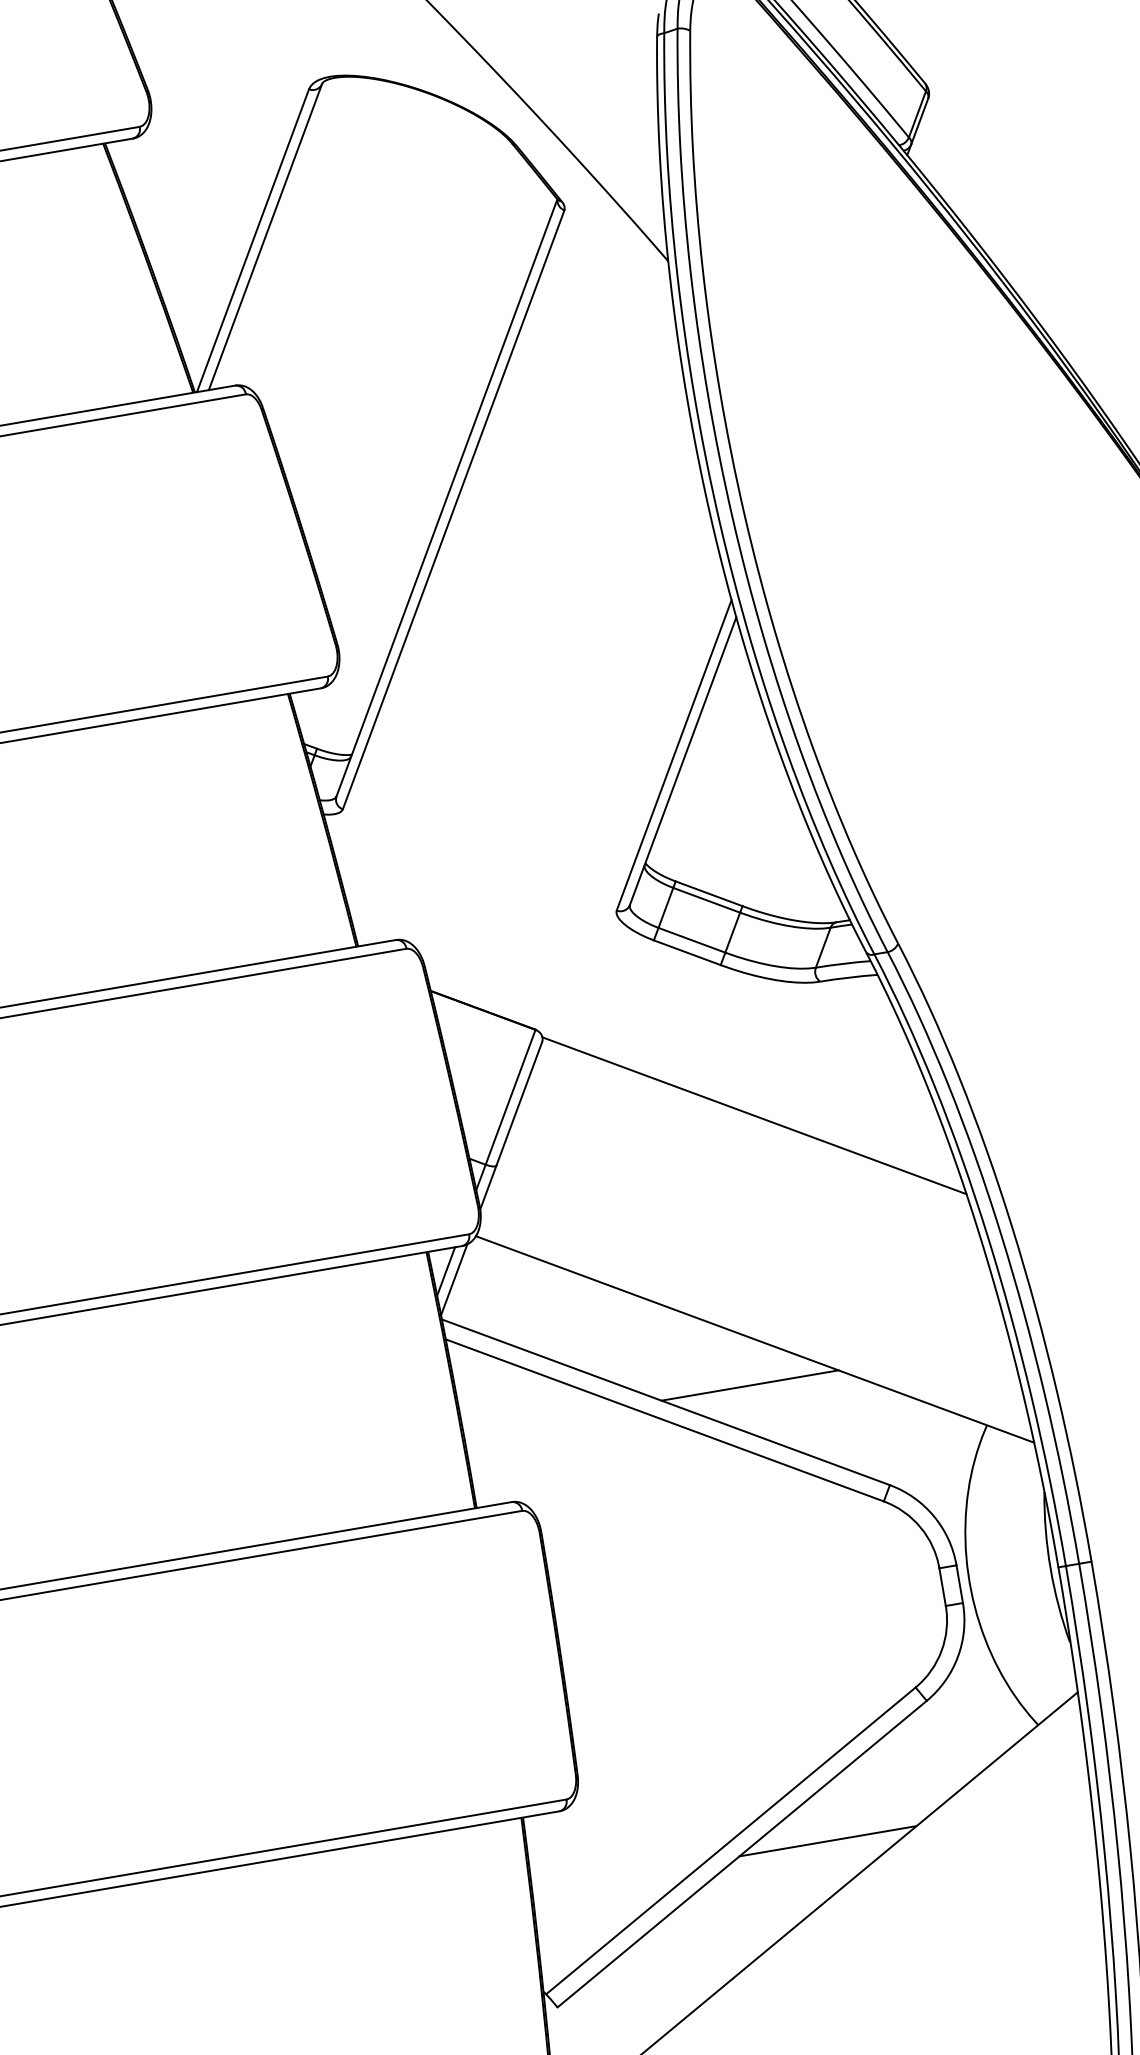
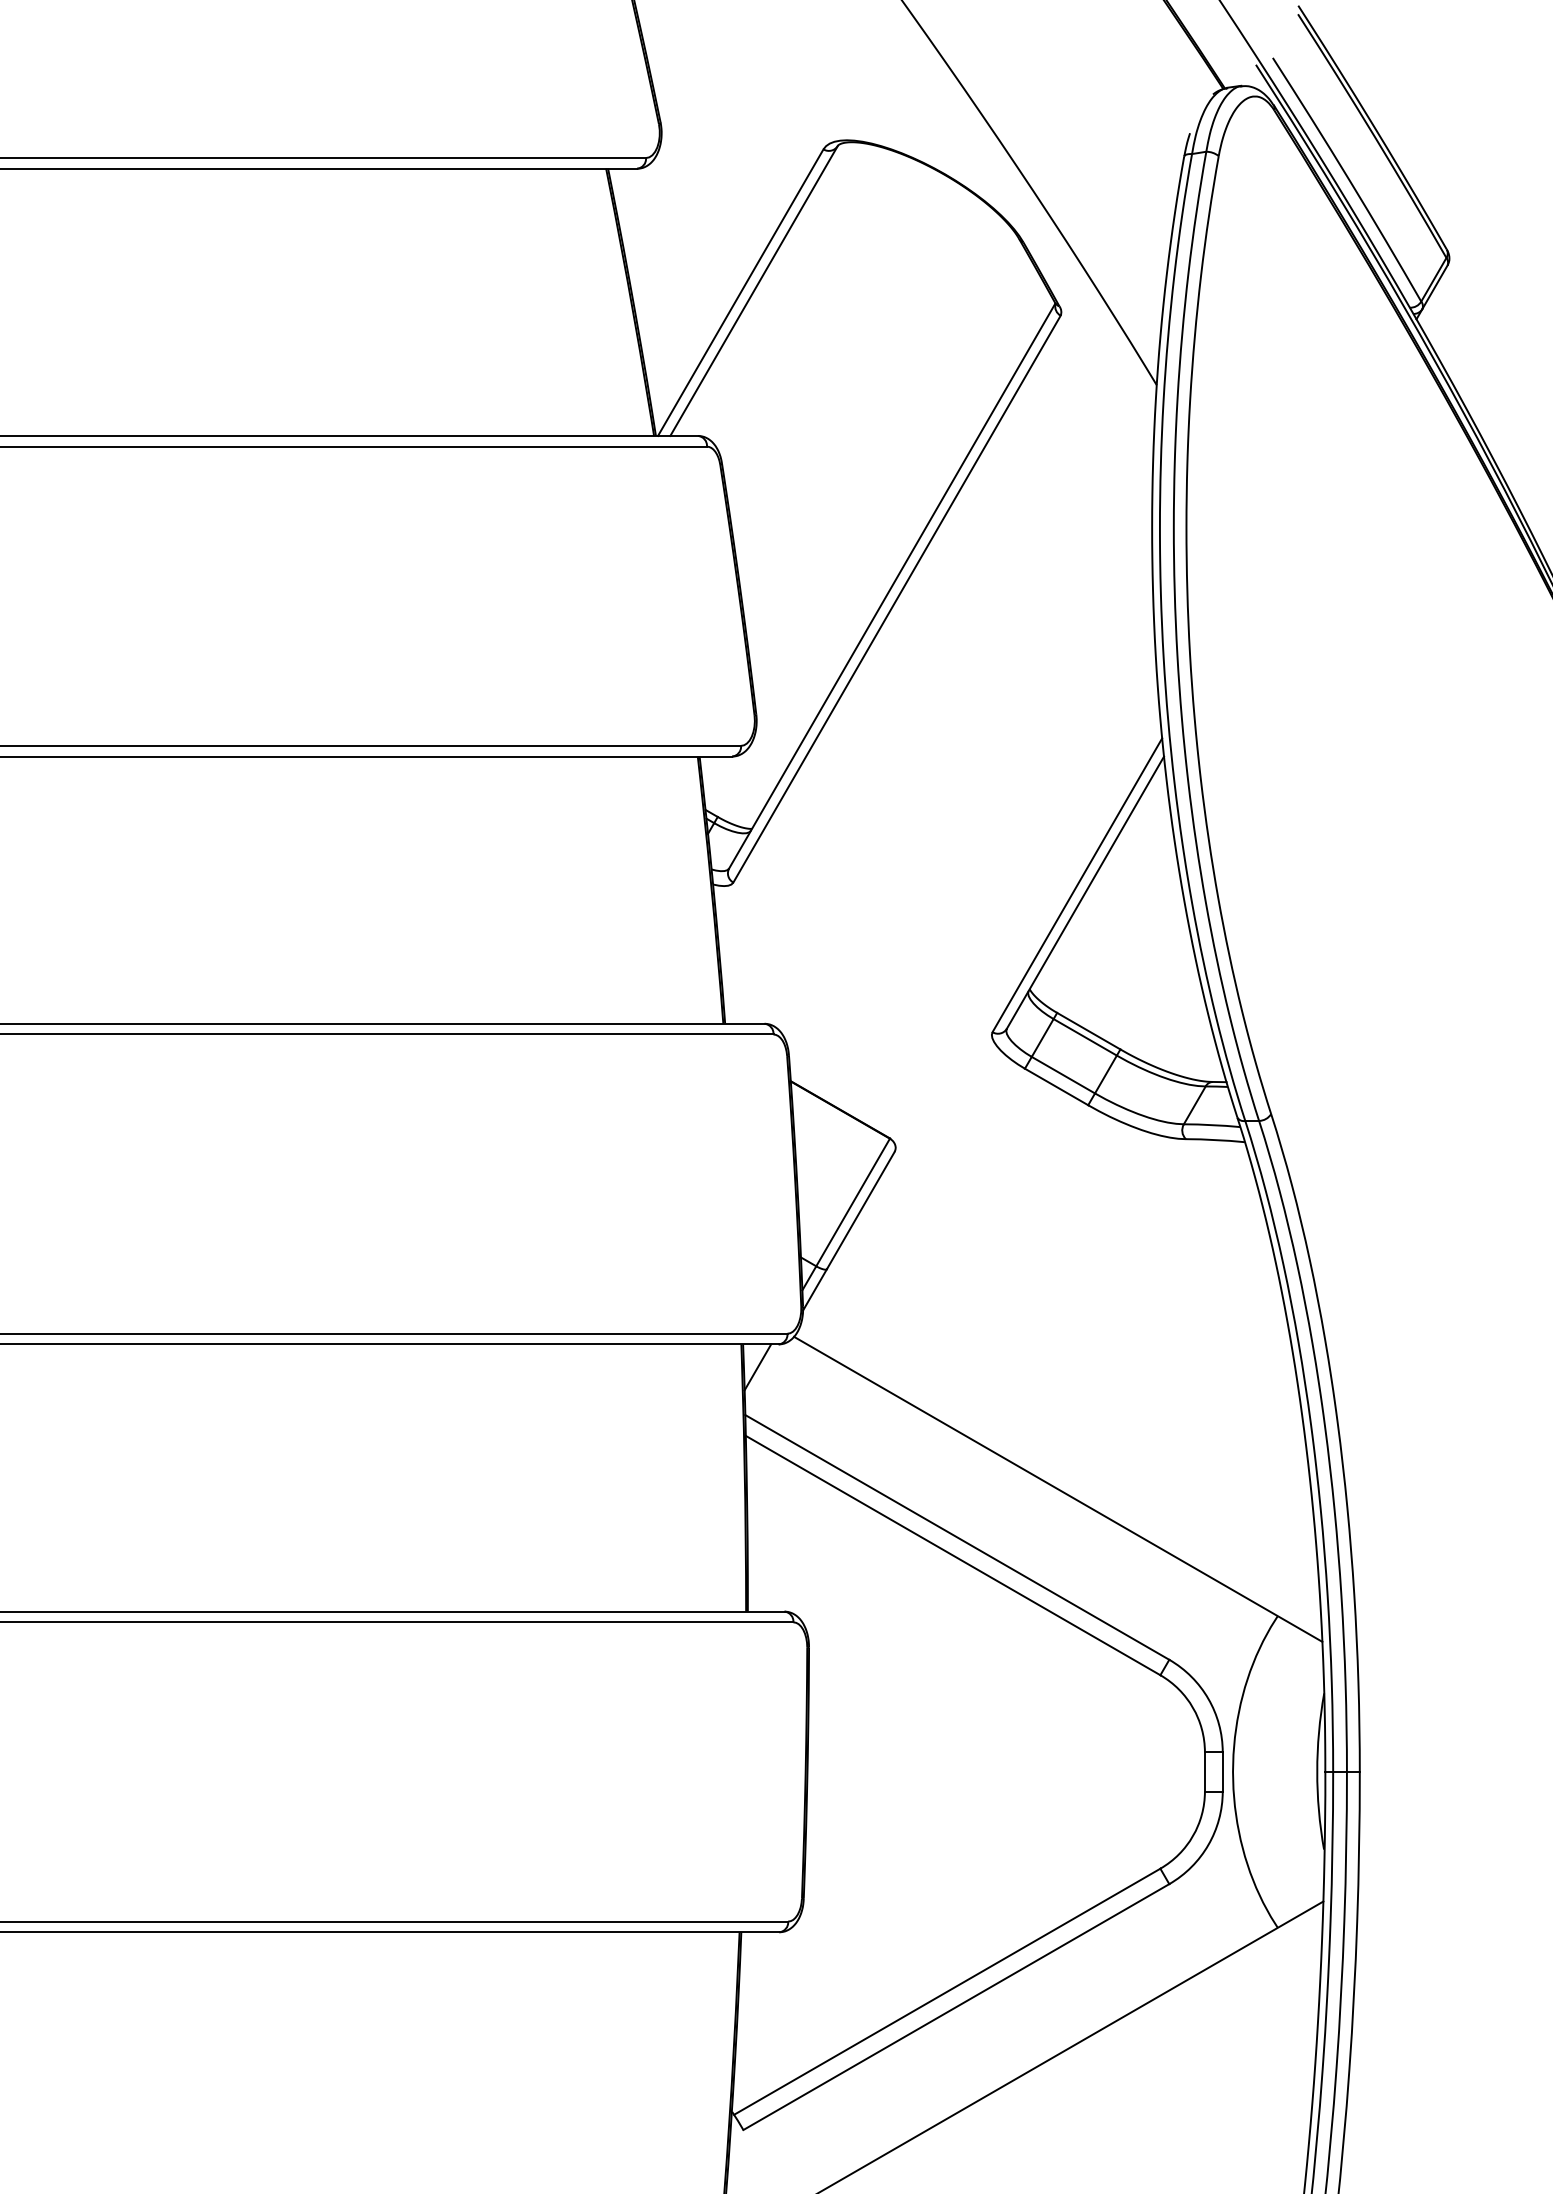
line: (753, 1116) -> (1095, 1263), removed
line: (453, 1279) -> (764, 1376), removed
line: (750, 1385) -> (1045, 1535), removed
line: (828, 1840) -> (1045, 2008), removed

